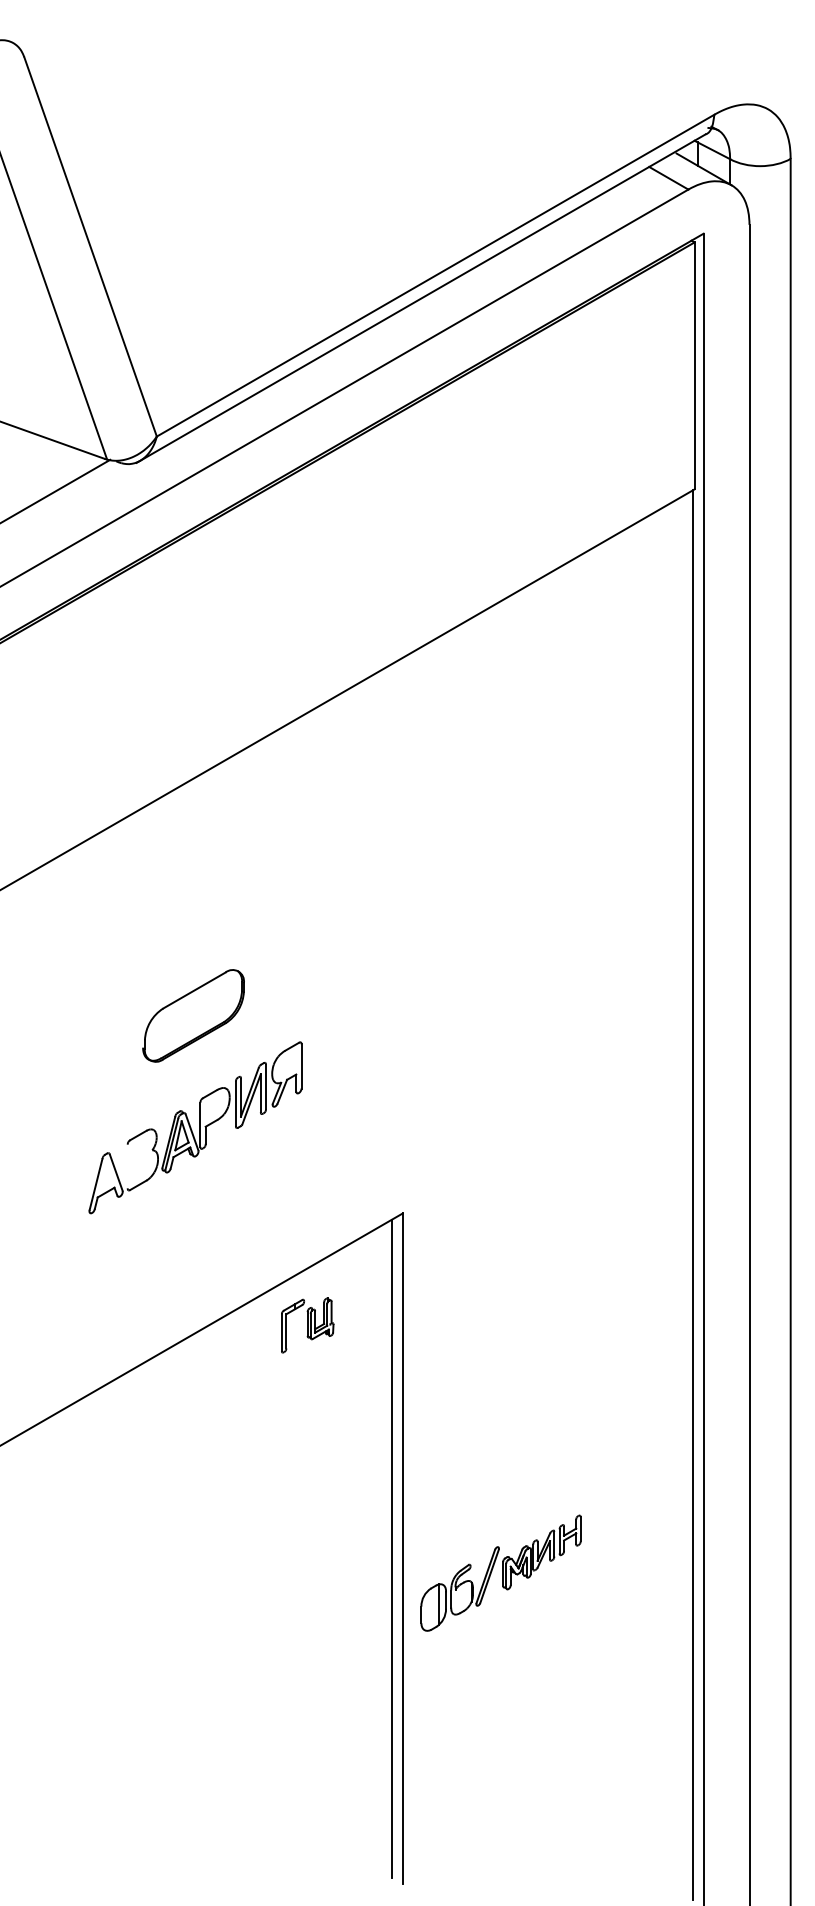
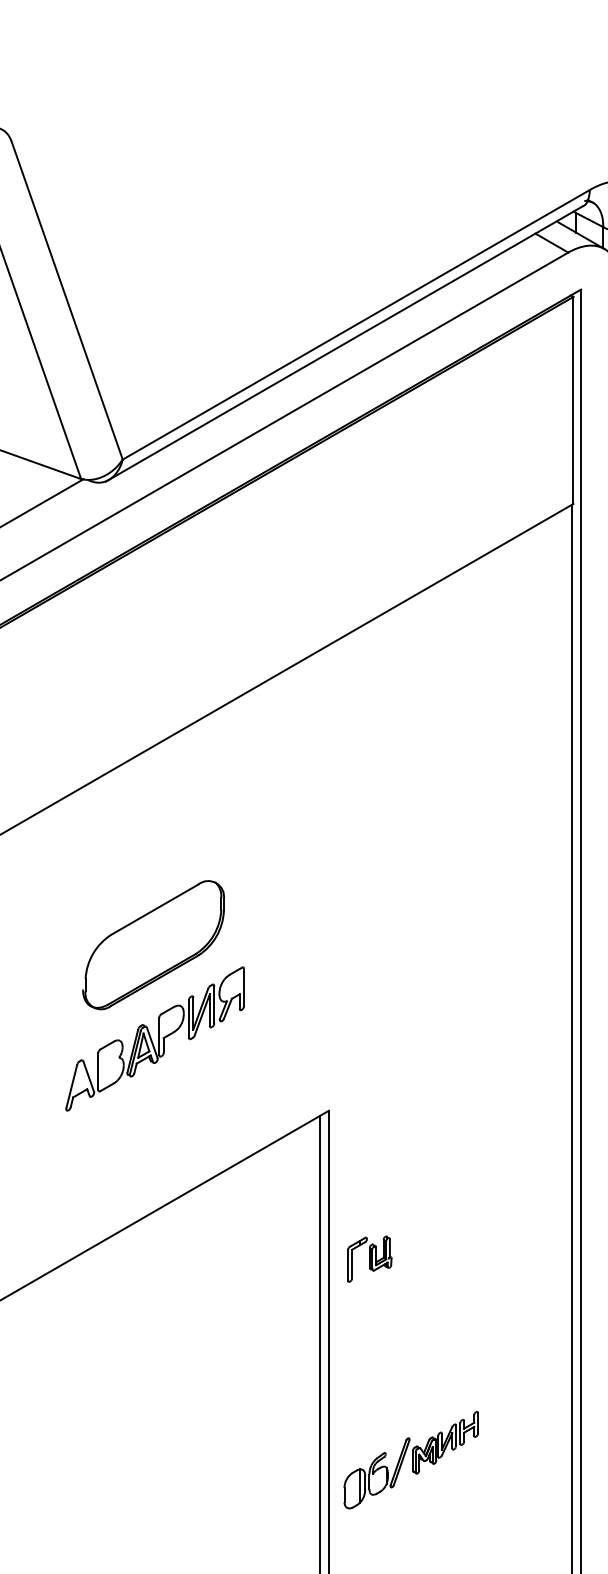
part: (193, 1015) -> (153, 944), size x1.67
line: (127, 1166) -> (98, 1071), added
part: (307, 1325) -> (369, 1259), moved
part: (500, 1572) -> (410, 1459), moved

